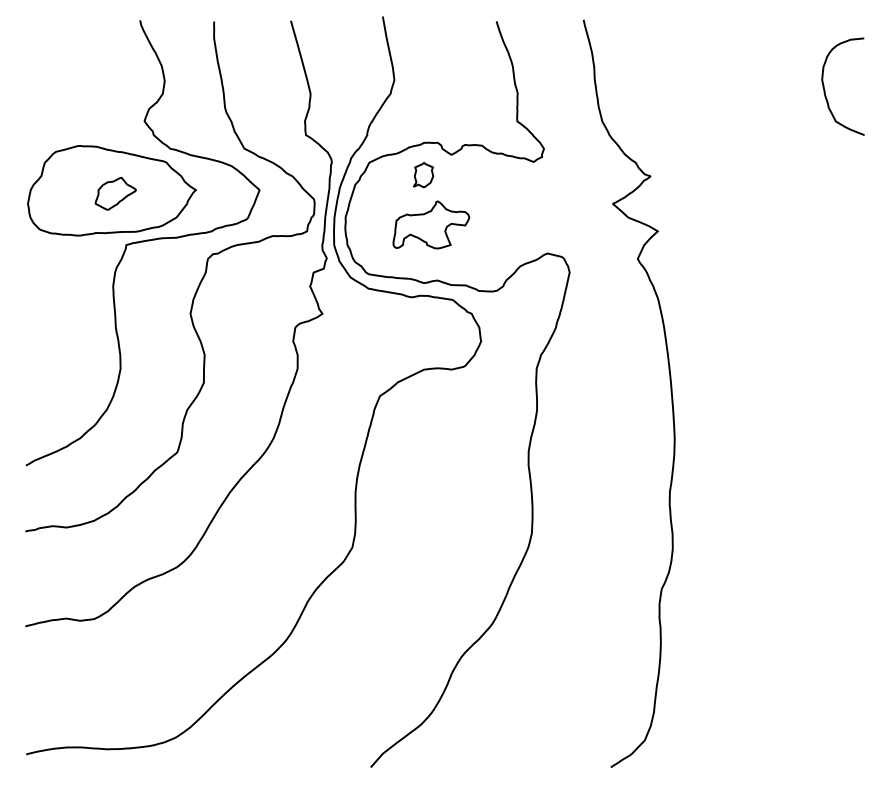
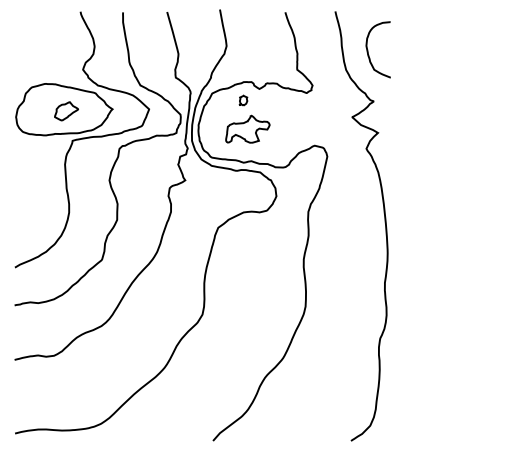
curve: (825, 86) -> (368, 49), moved
part: (423, 174) -> (243, 100), size x0.7

